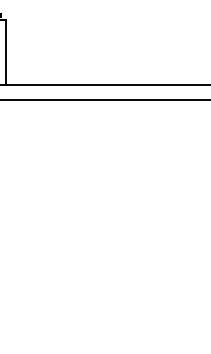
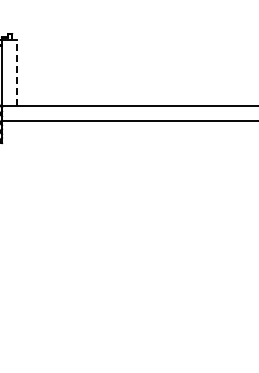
line: (6, 52) -> (17, 72), solid -> dashed

